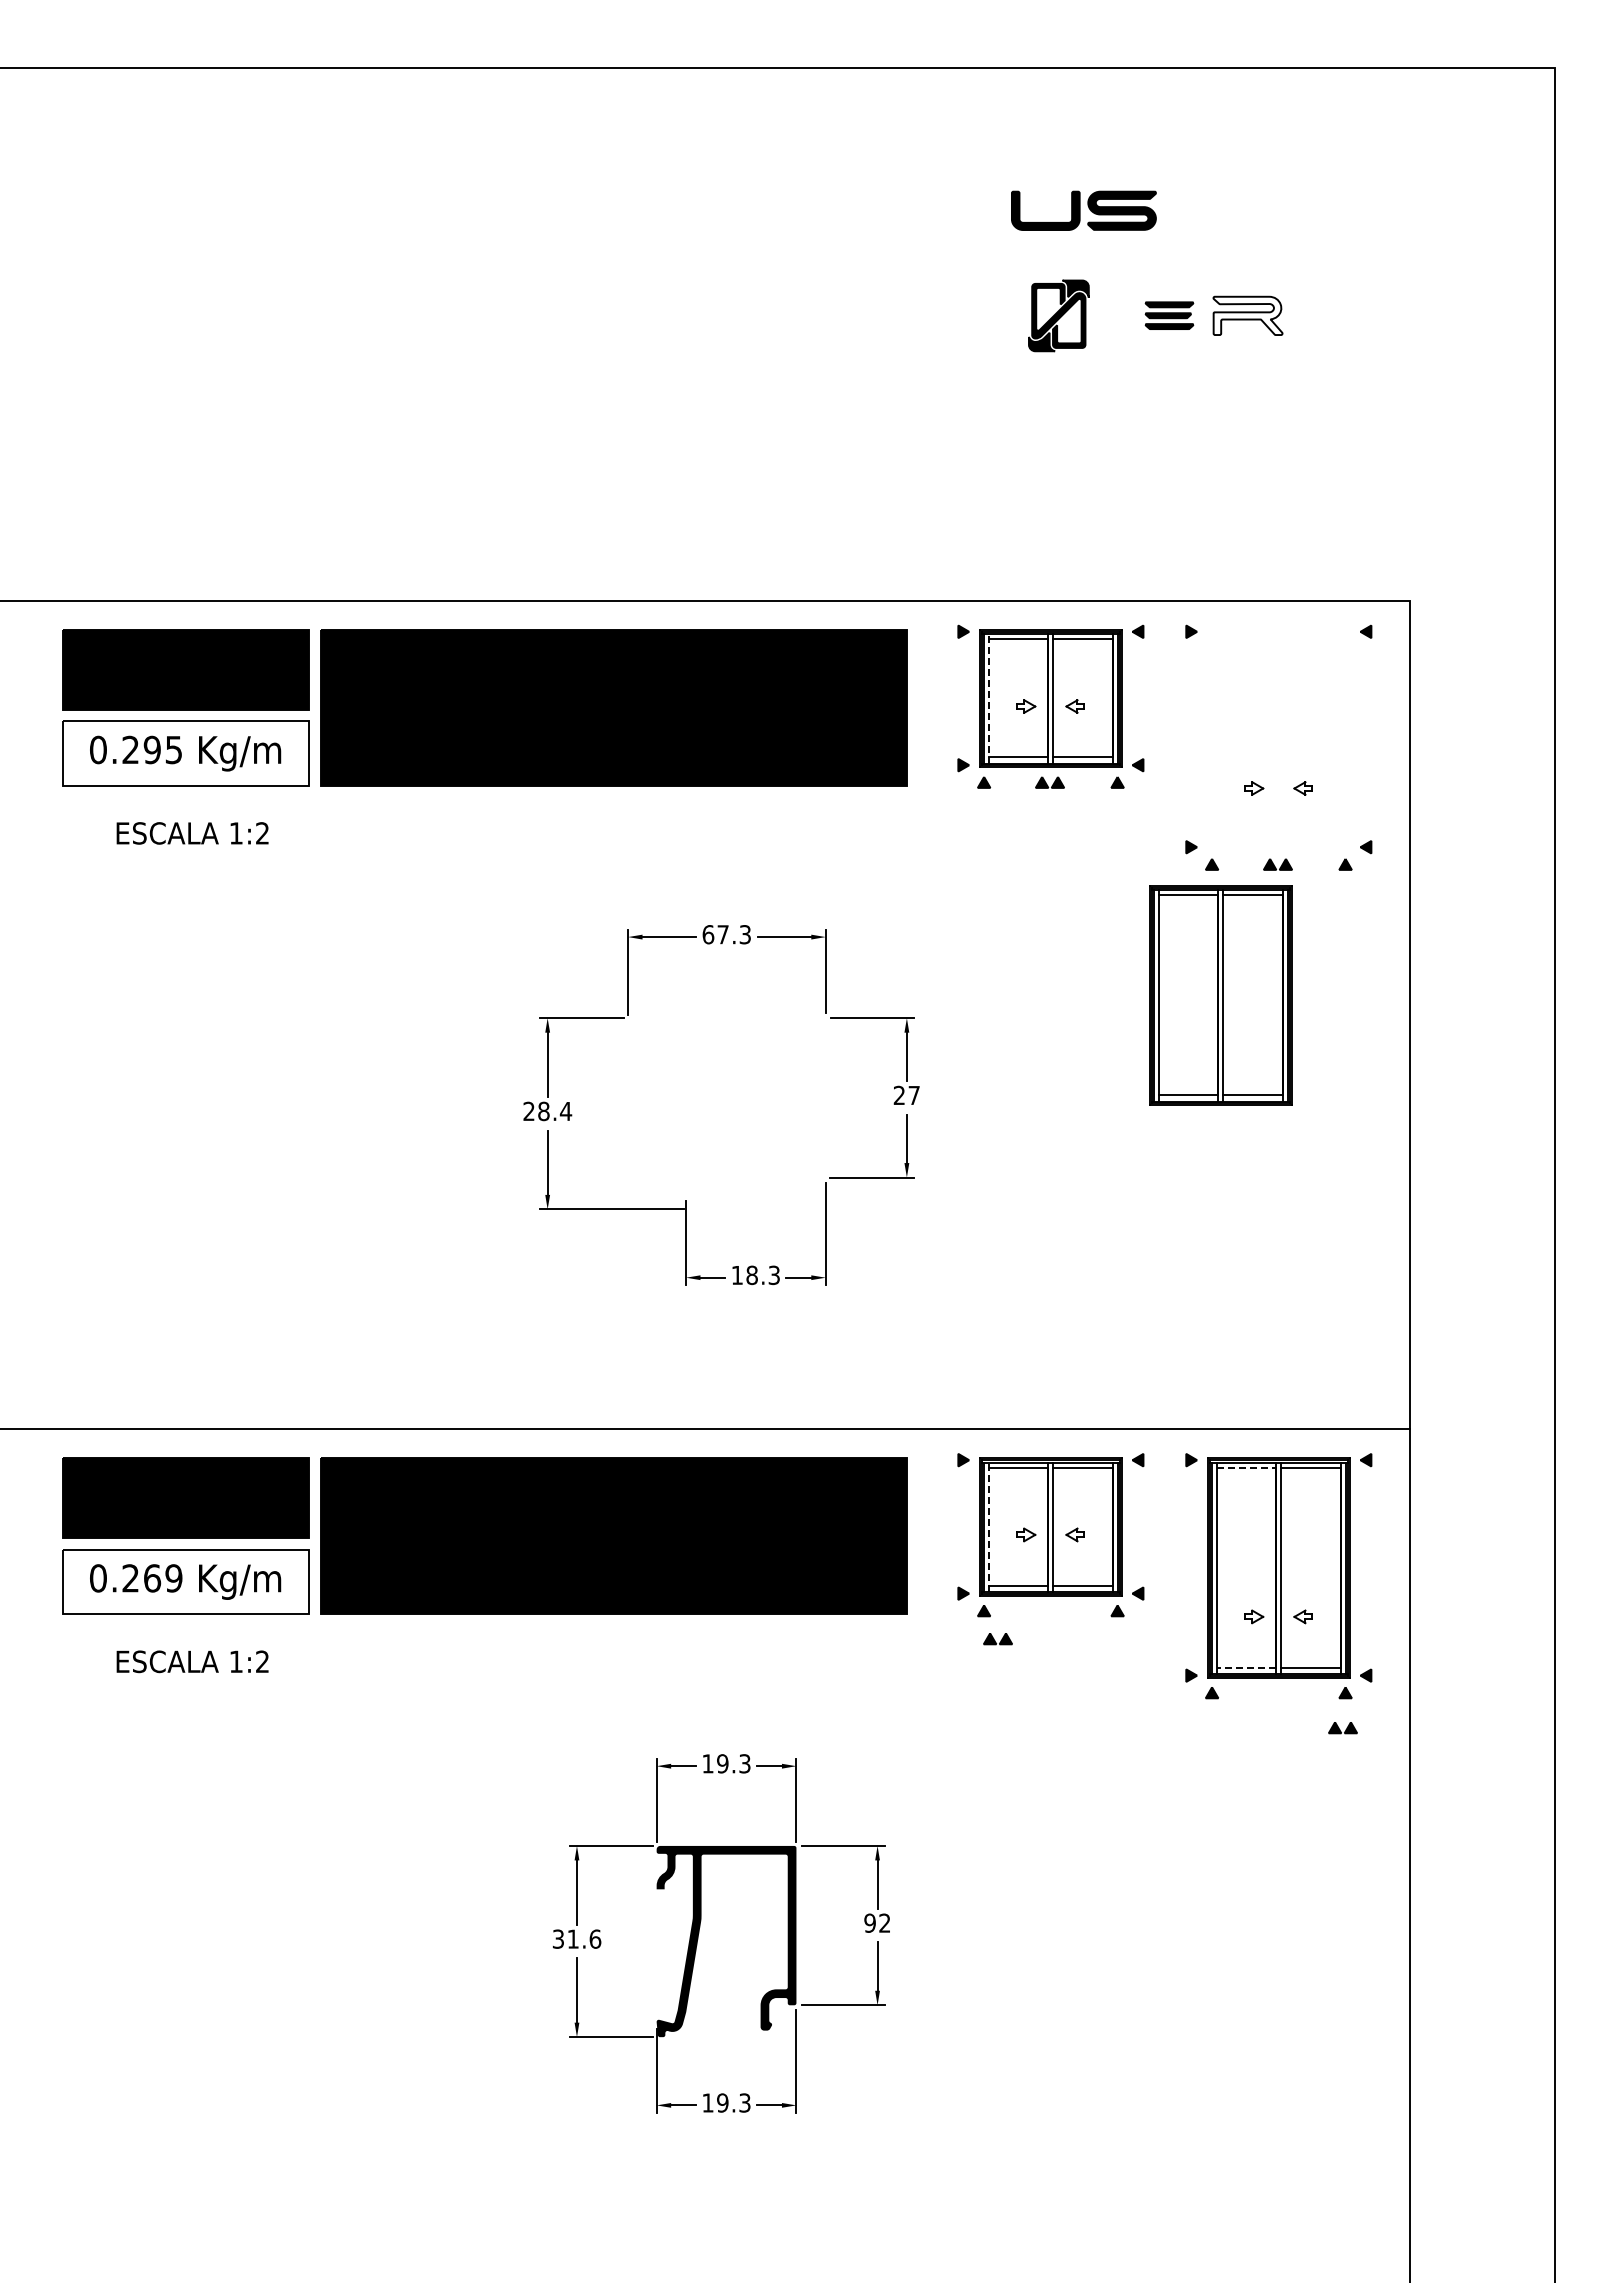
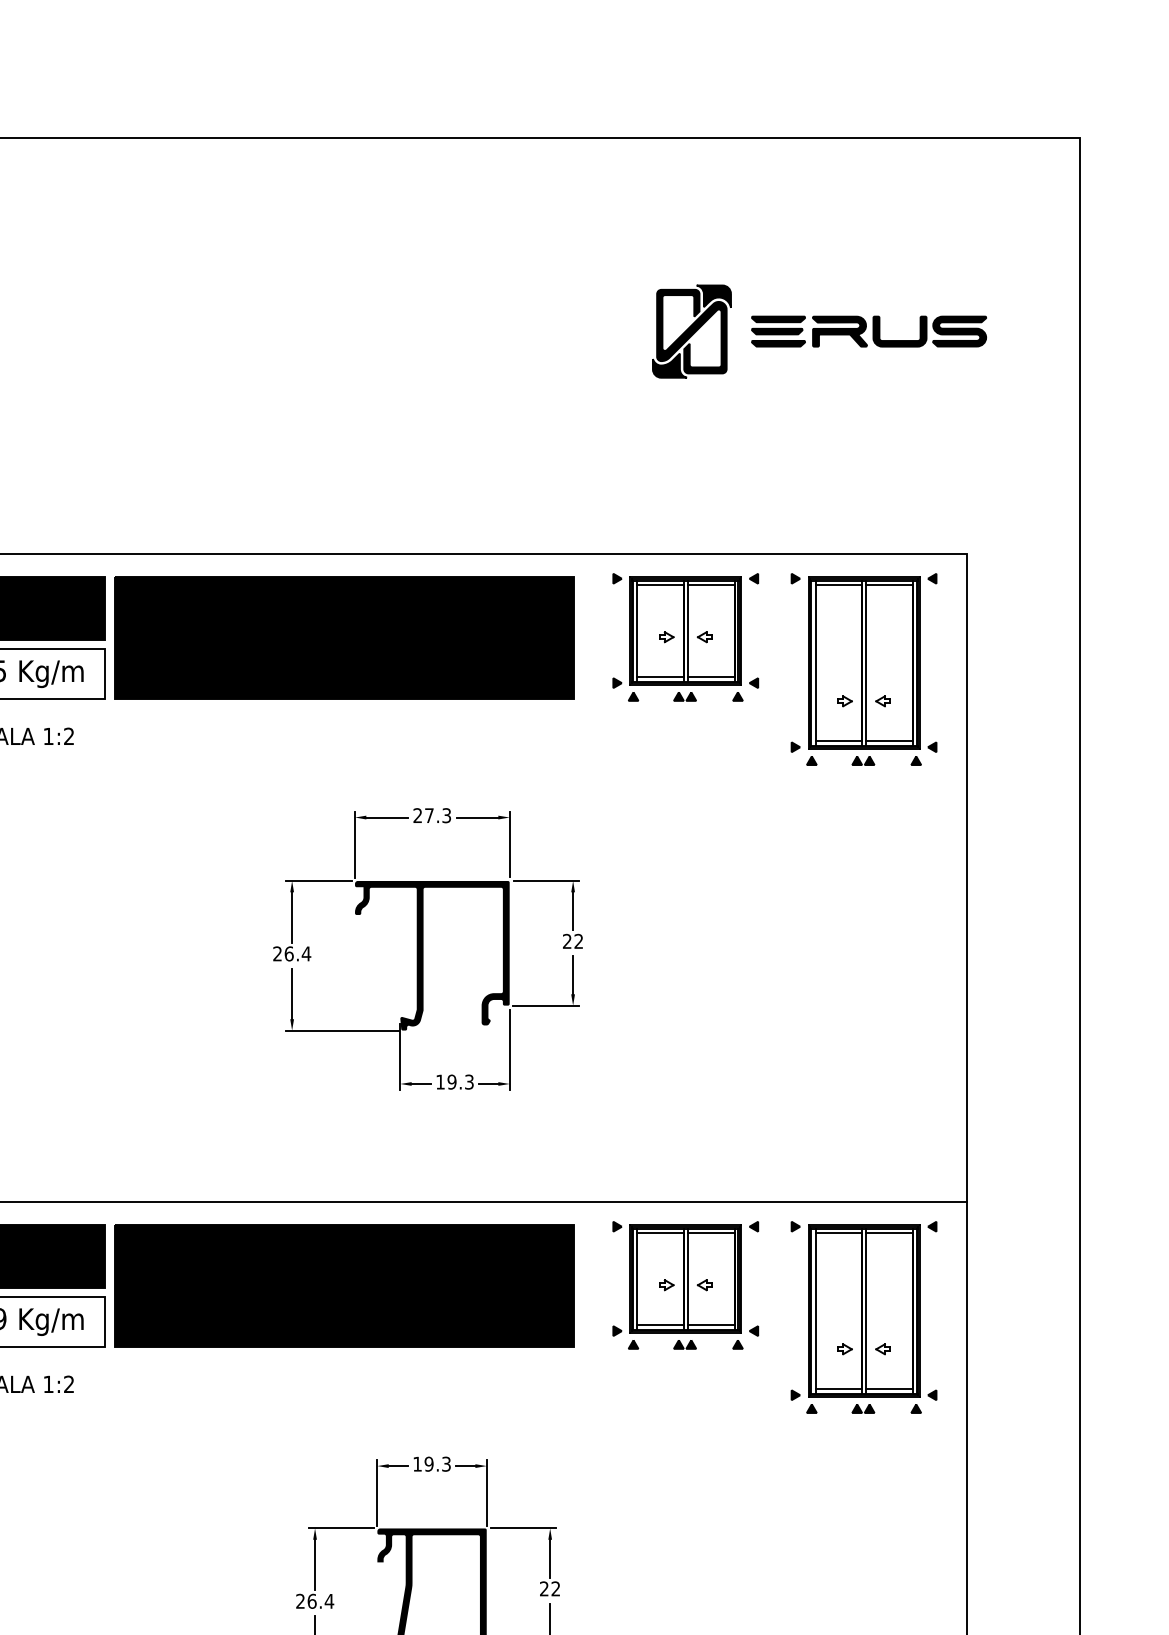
part: (1083, 210) -> (929, 331), moved
part: (1058, 315) -> (691, 331), size x1.67
part: (1169, 315) -> (778, 331), size x1.43
fill: (1247, 315) -> (839, 331), added
line: (988, 698) -> (636, 630), dashed -> solid
text: (708, 934) -> (417, 815), 67.3 -> 27.3
part: (1220, 995) -> (863, 662), moved
text: (913, 1094) -> (578, 940), 27 -> 22
text: (543, 1110) -> (288, 953), 28.4 -> 26.4
fill: (726, 1113) -> (432, 955), added
text: (751, 1275) -> (451, 1082), 18.3 -> 19.3
line: (1246, 1467) -> (838, 1232), dashed -> solid
line: (988, 1527) -> (636, 1279), dashed -> solid
part: (997, 1639) -> (684, 1345), moved
line: (1246, 1667) -> (838, 1388), dashed -> solid
part: (1342, 1728) -> (863, 1409), moved
text: (869, 1922) -> (543, 1588), 92 -> 22
text: (576, 1938) -> (314, 1600), 31.6 -> 26.4

